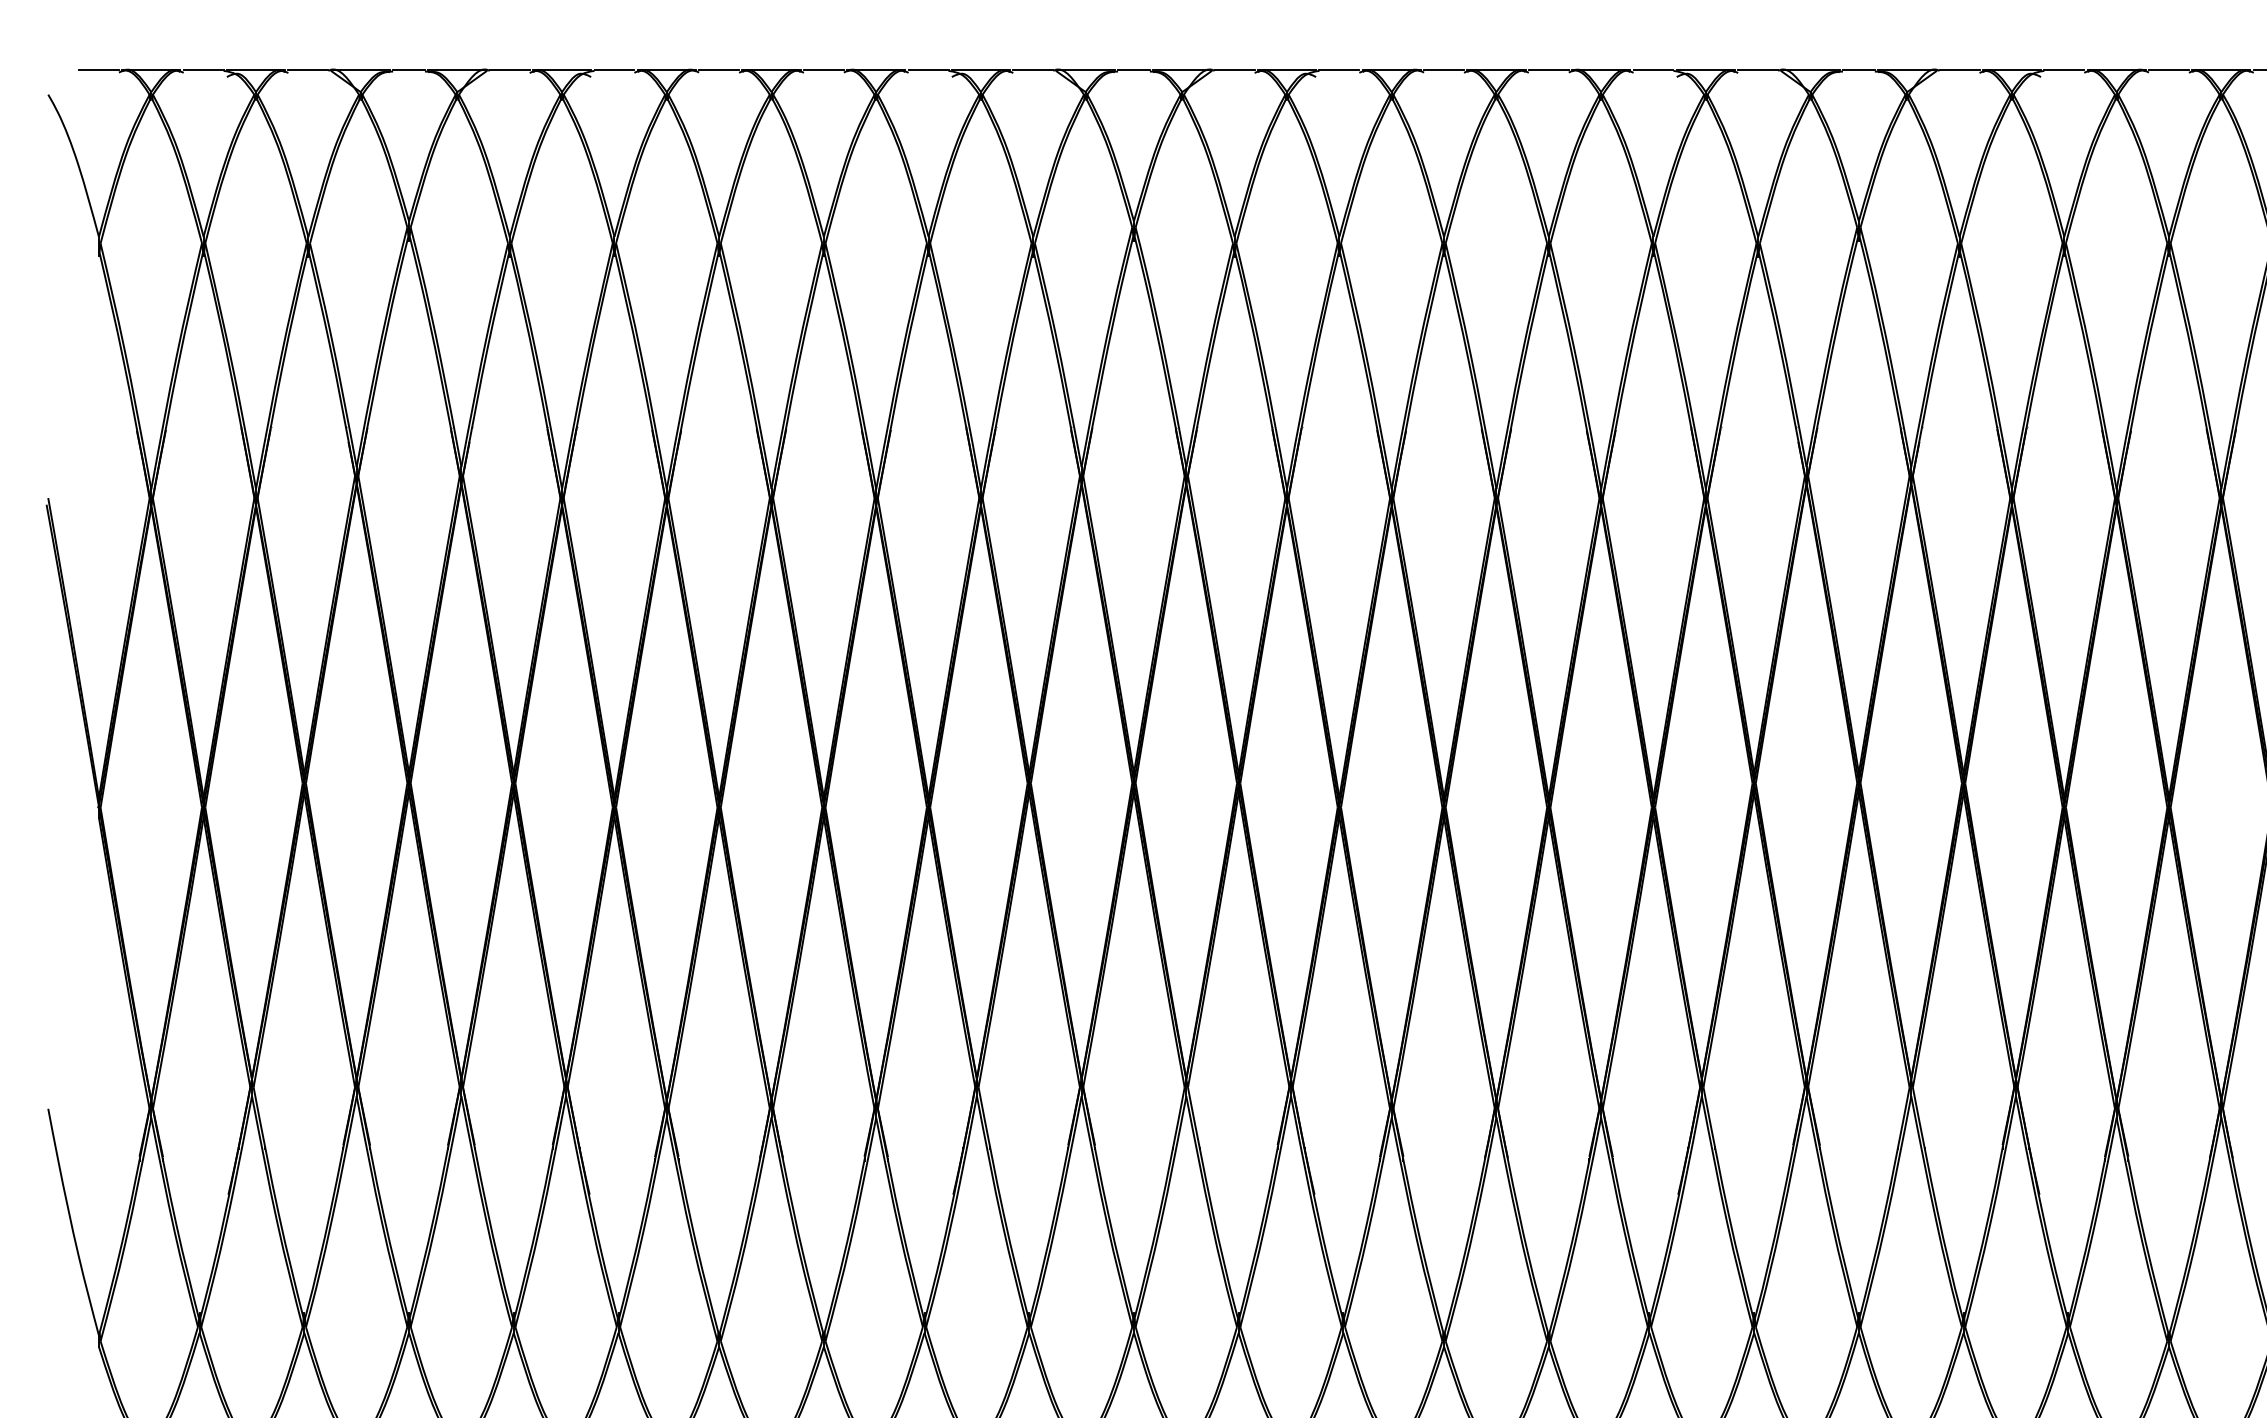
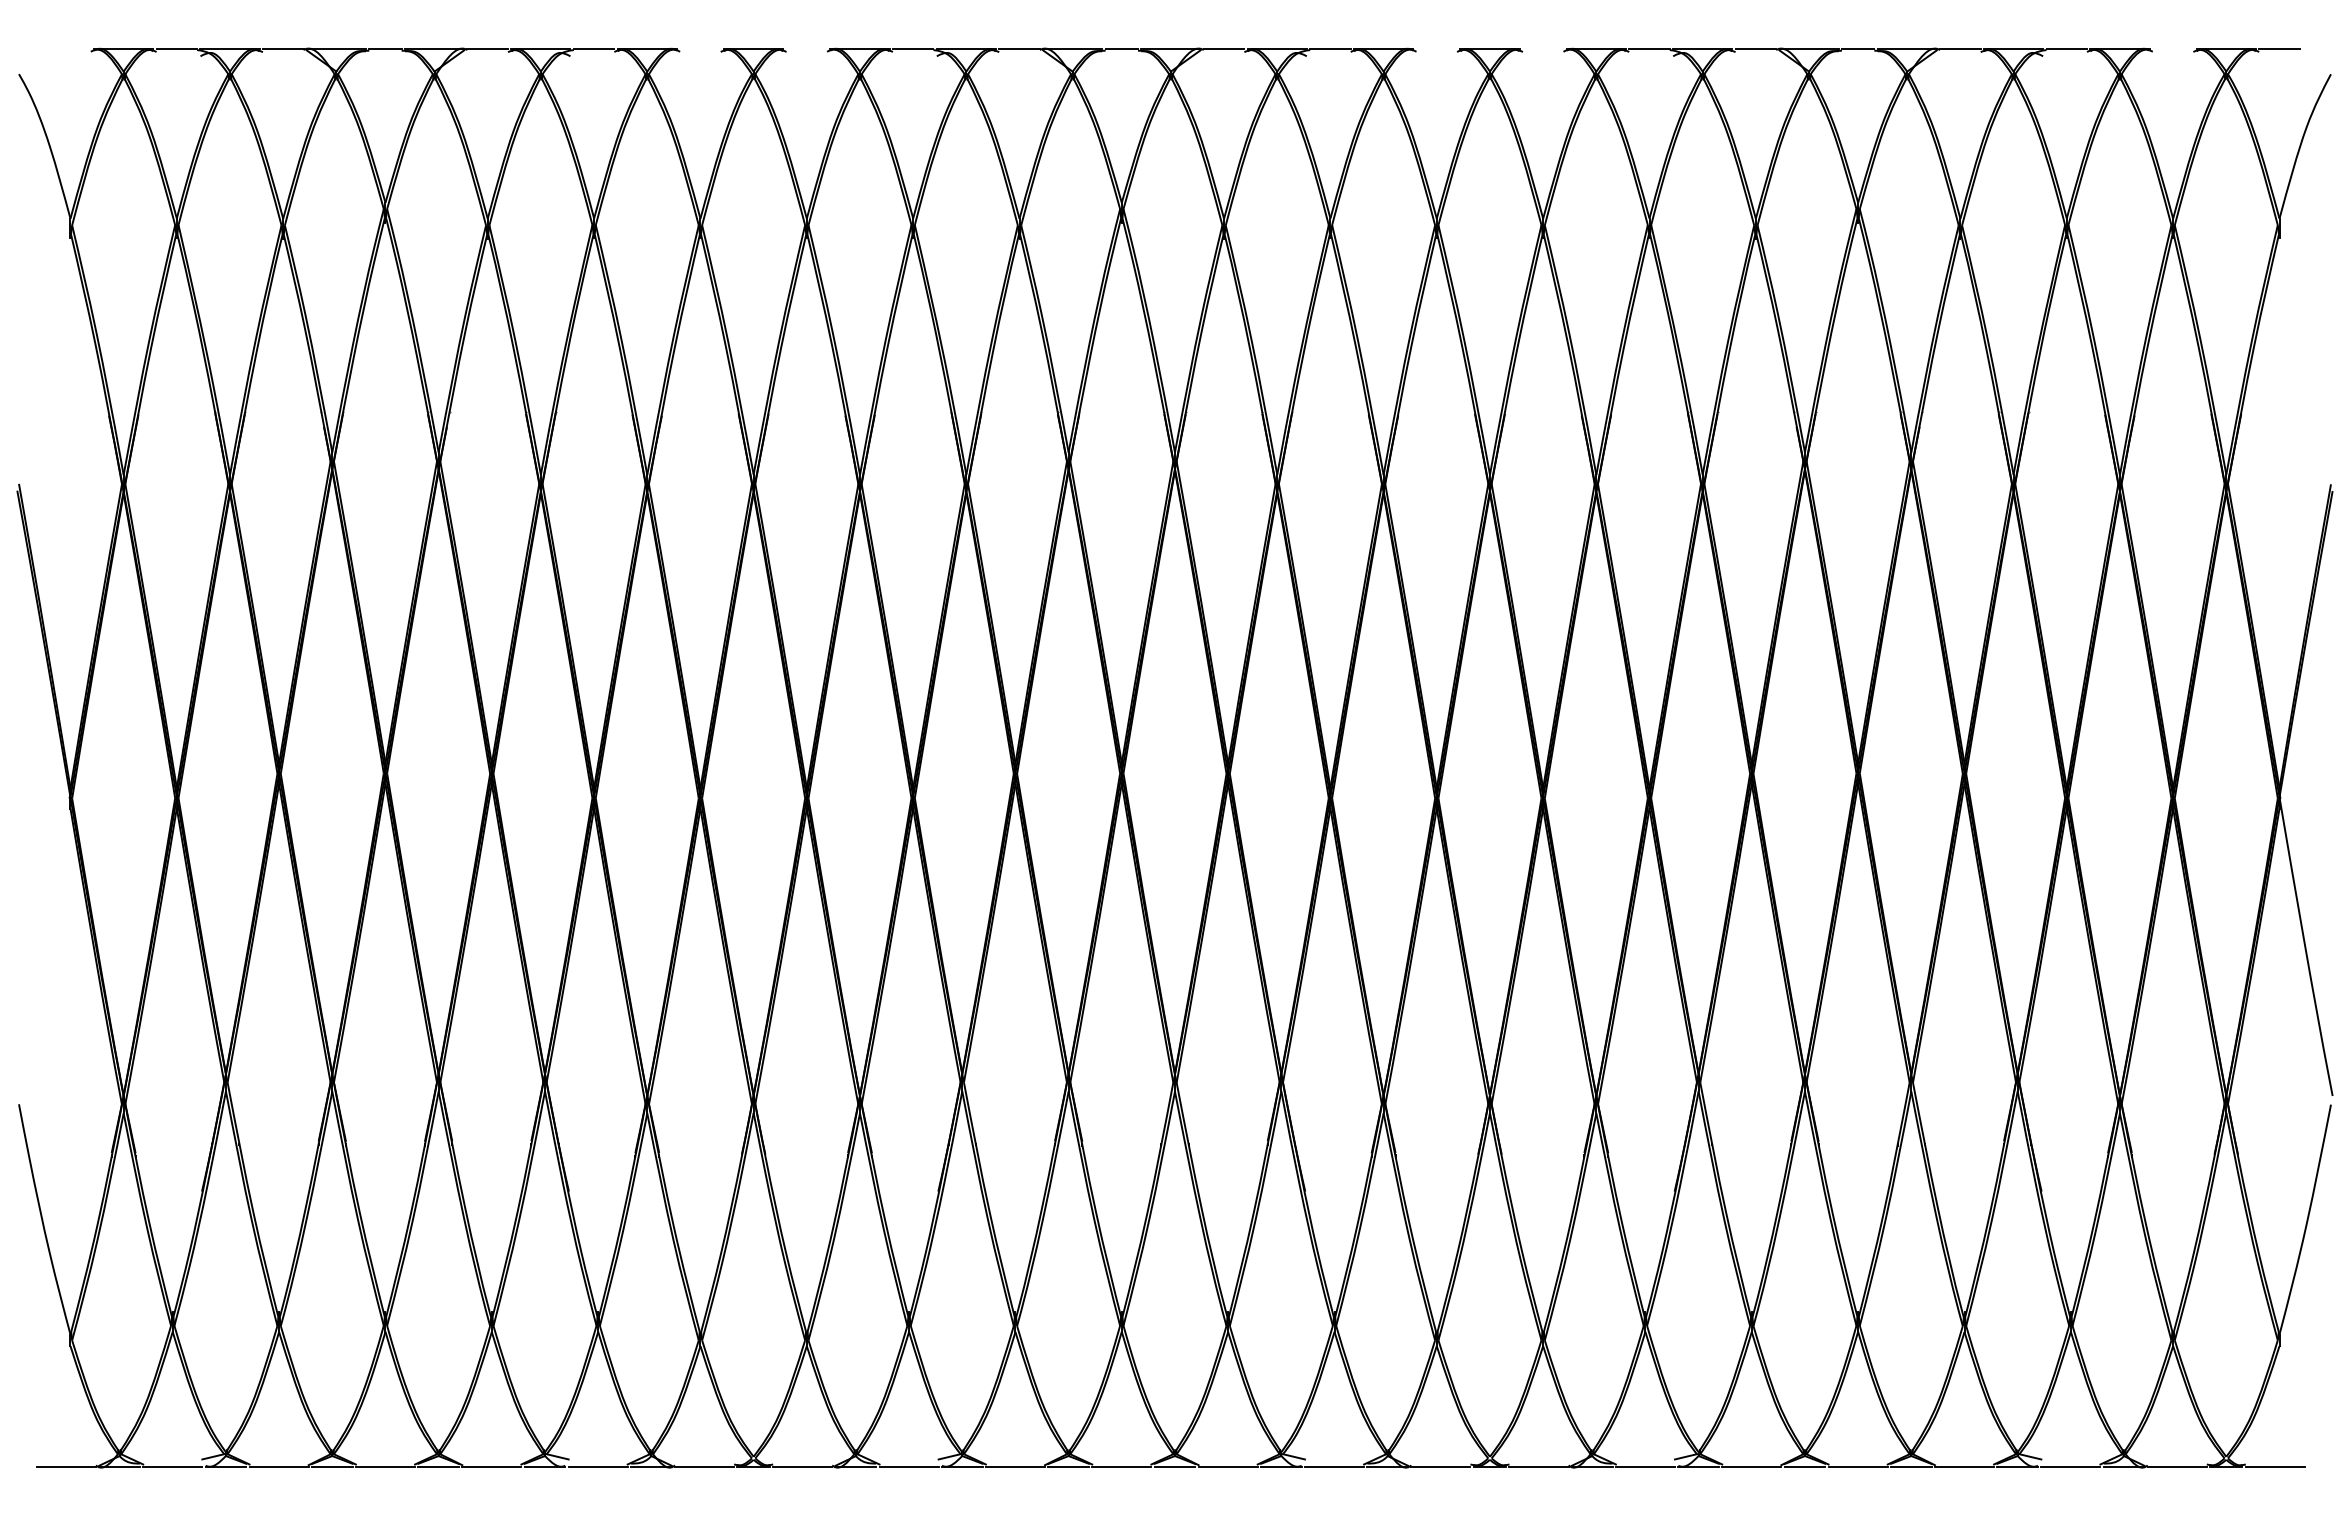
line: (98, 70) -> (70, 49), removed
line: (719, 70) -> (700, 49), removed
line: (823, 70) -> (806, 49), removed
line: (1443, 70) -> (1436, 49), removed
line: (1548, 70) -> (1542, 49), removed
line: (2168, 70) -> (2172, 49), removed

